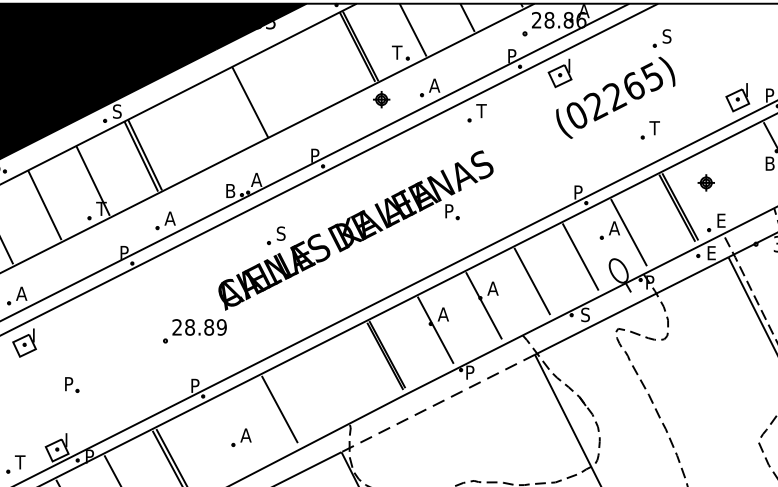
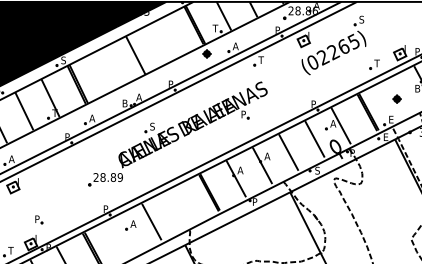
part: (649, 130) -> (374, 64), moved
part: (705, 181) -> (396, 98), moved
part: (72, 384) -> (39, 219), moved
line: (437, 402) -> (237, 218), dashed -> solid
part: (240, 438) -> (130, 225), moved

